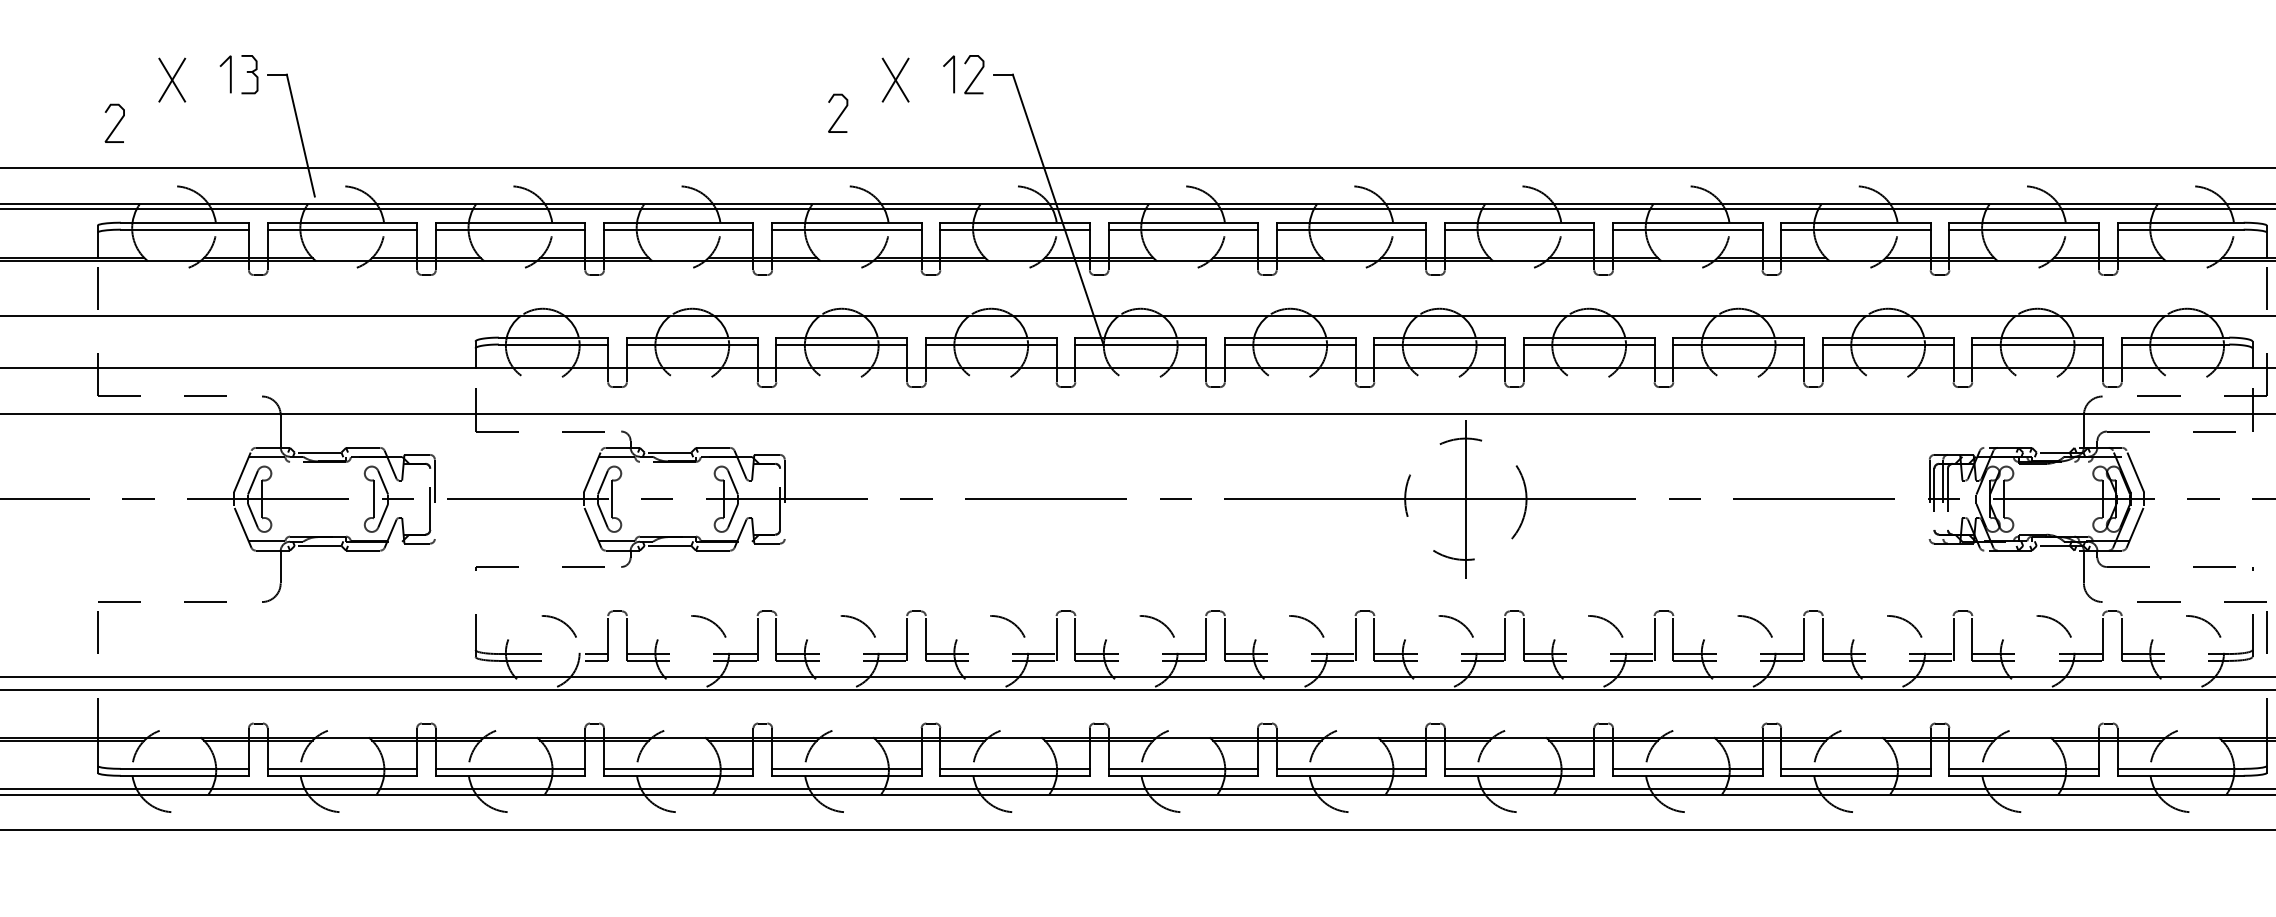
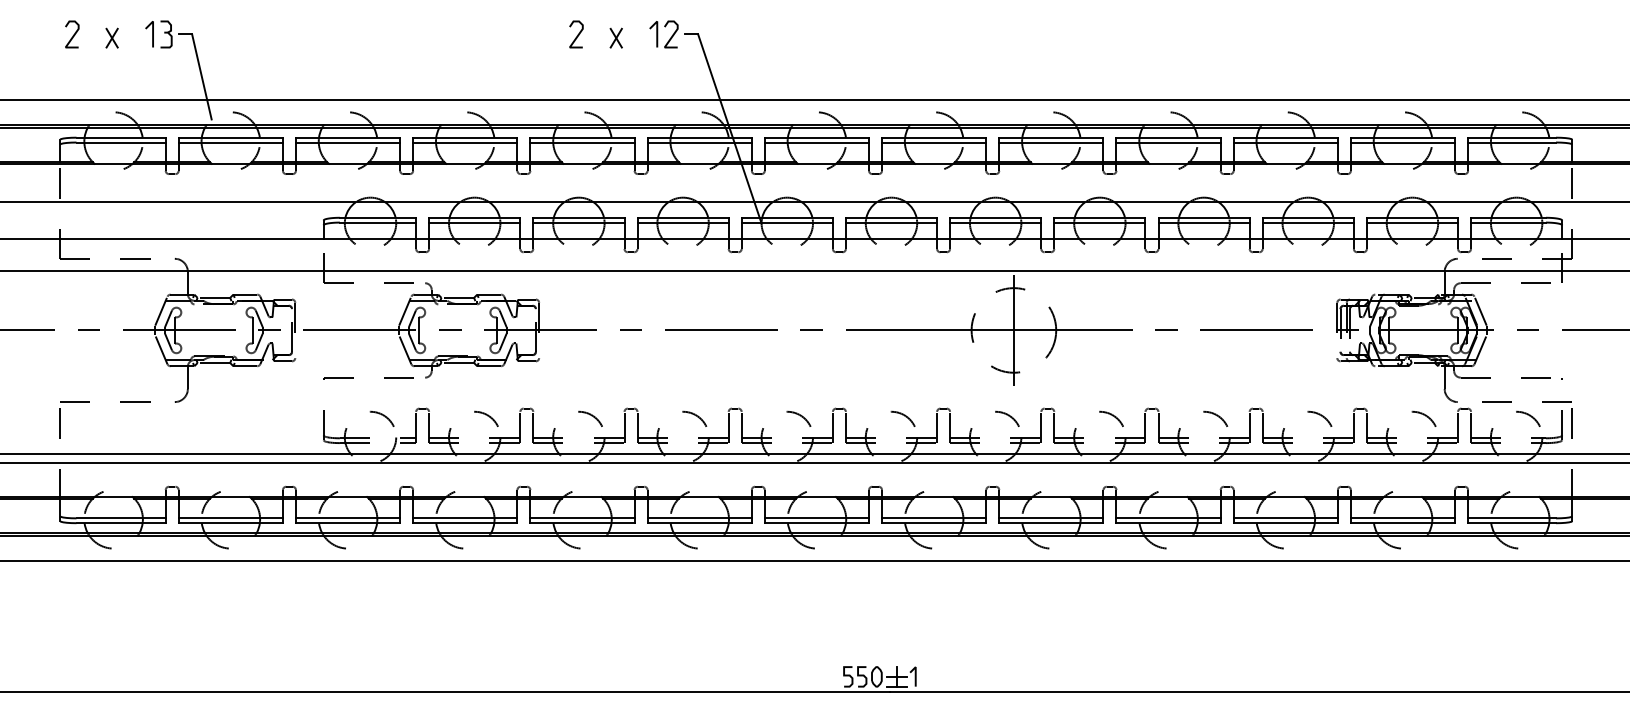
part: (171, 78) -> (111, 37), size x0.62
part: (894, 78) -> (615, 37), size x0.62
curve: (839, 113) -> (577, 34), moved
curve: (116, 123) -> (73, 34), moved

